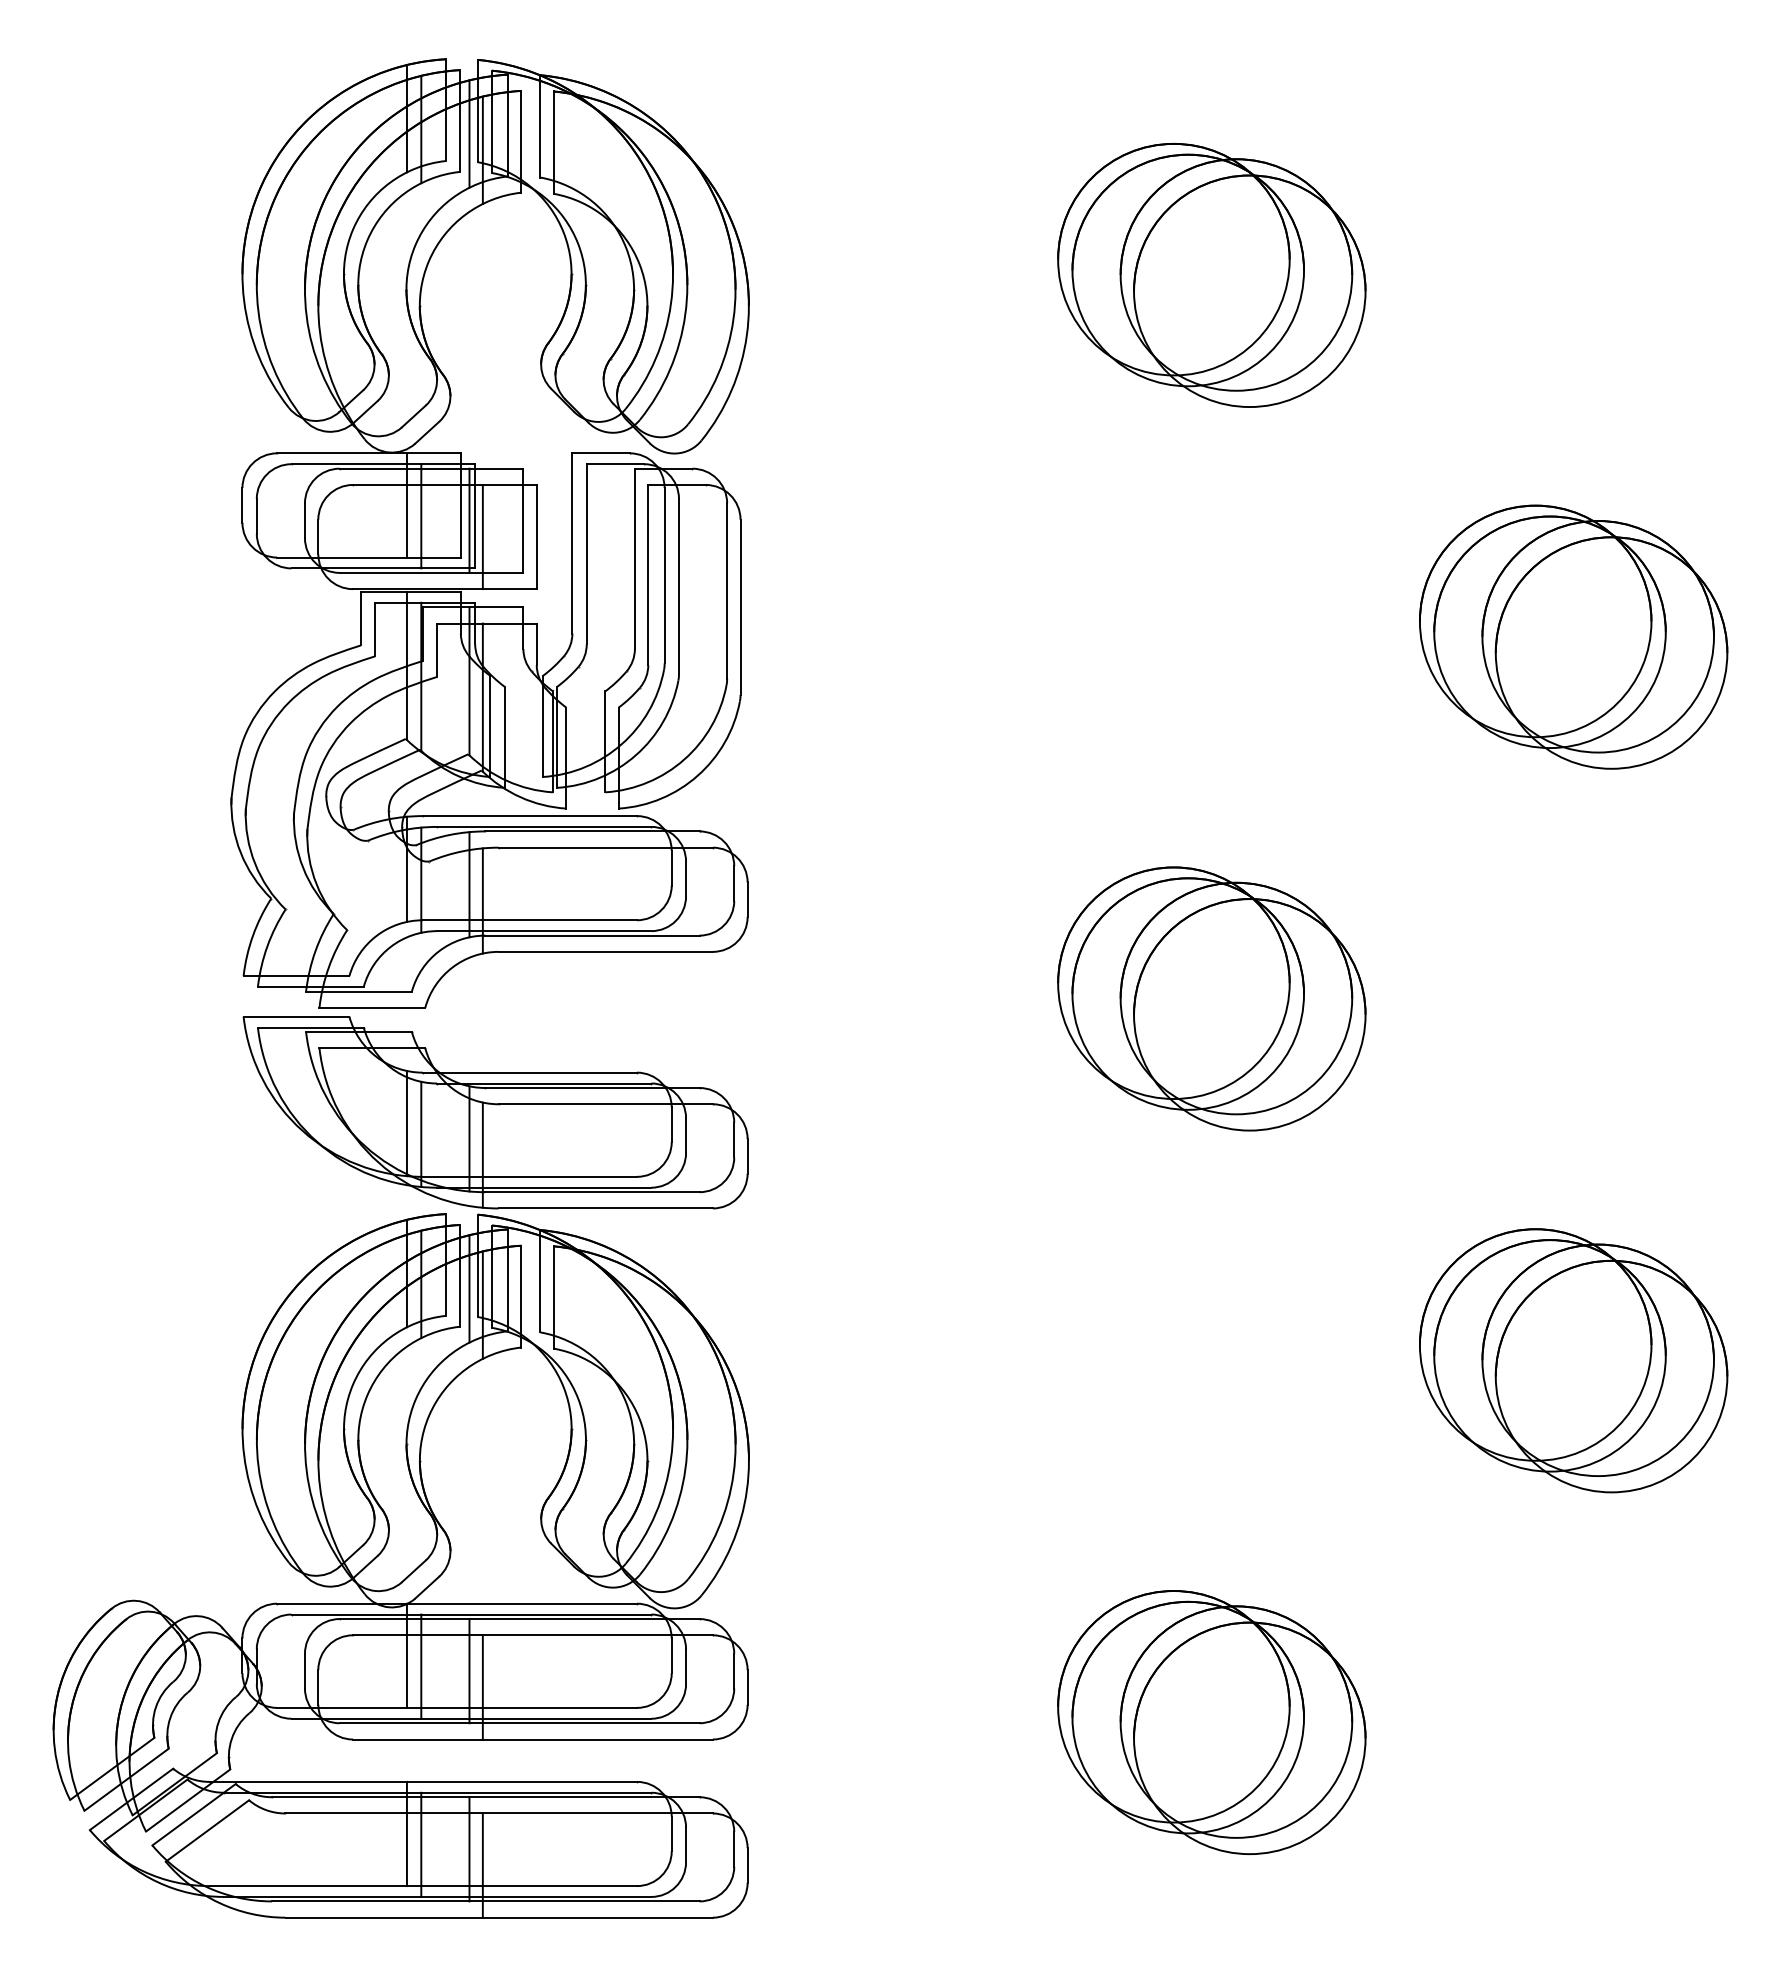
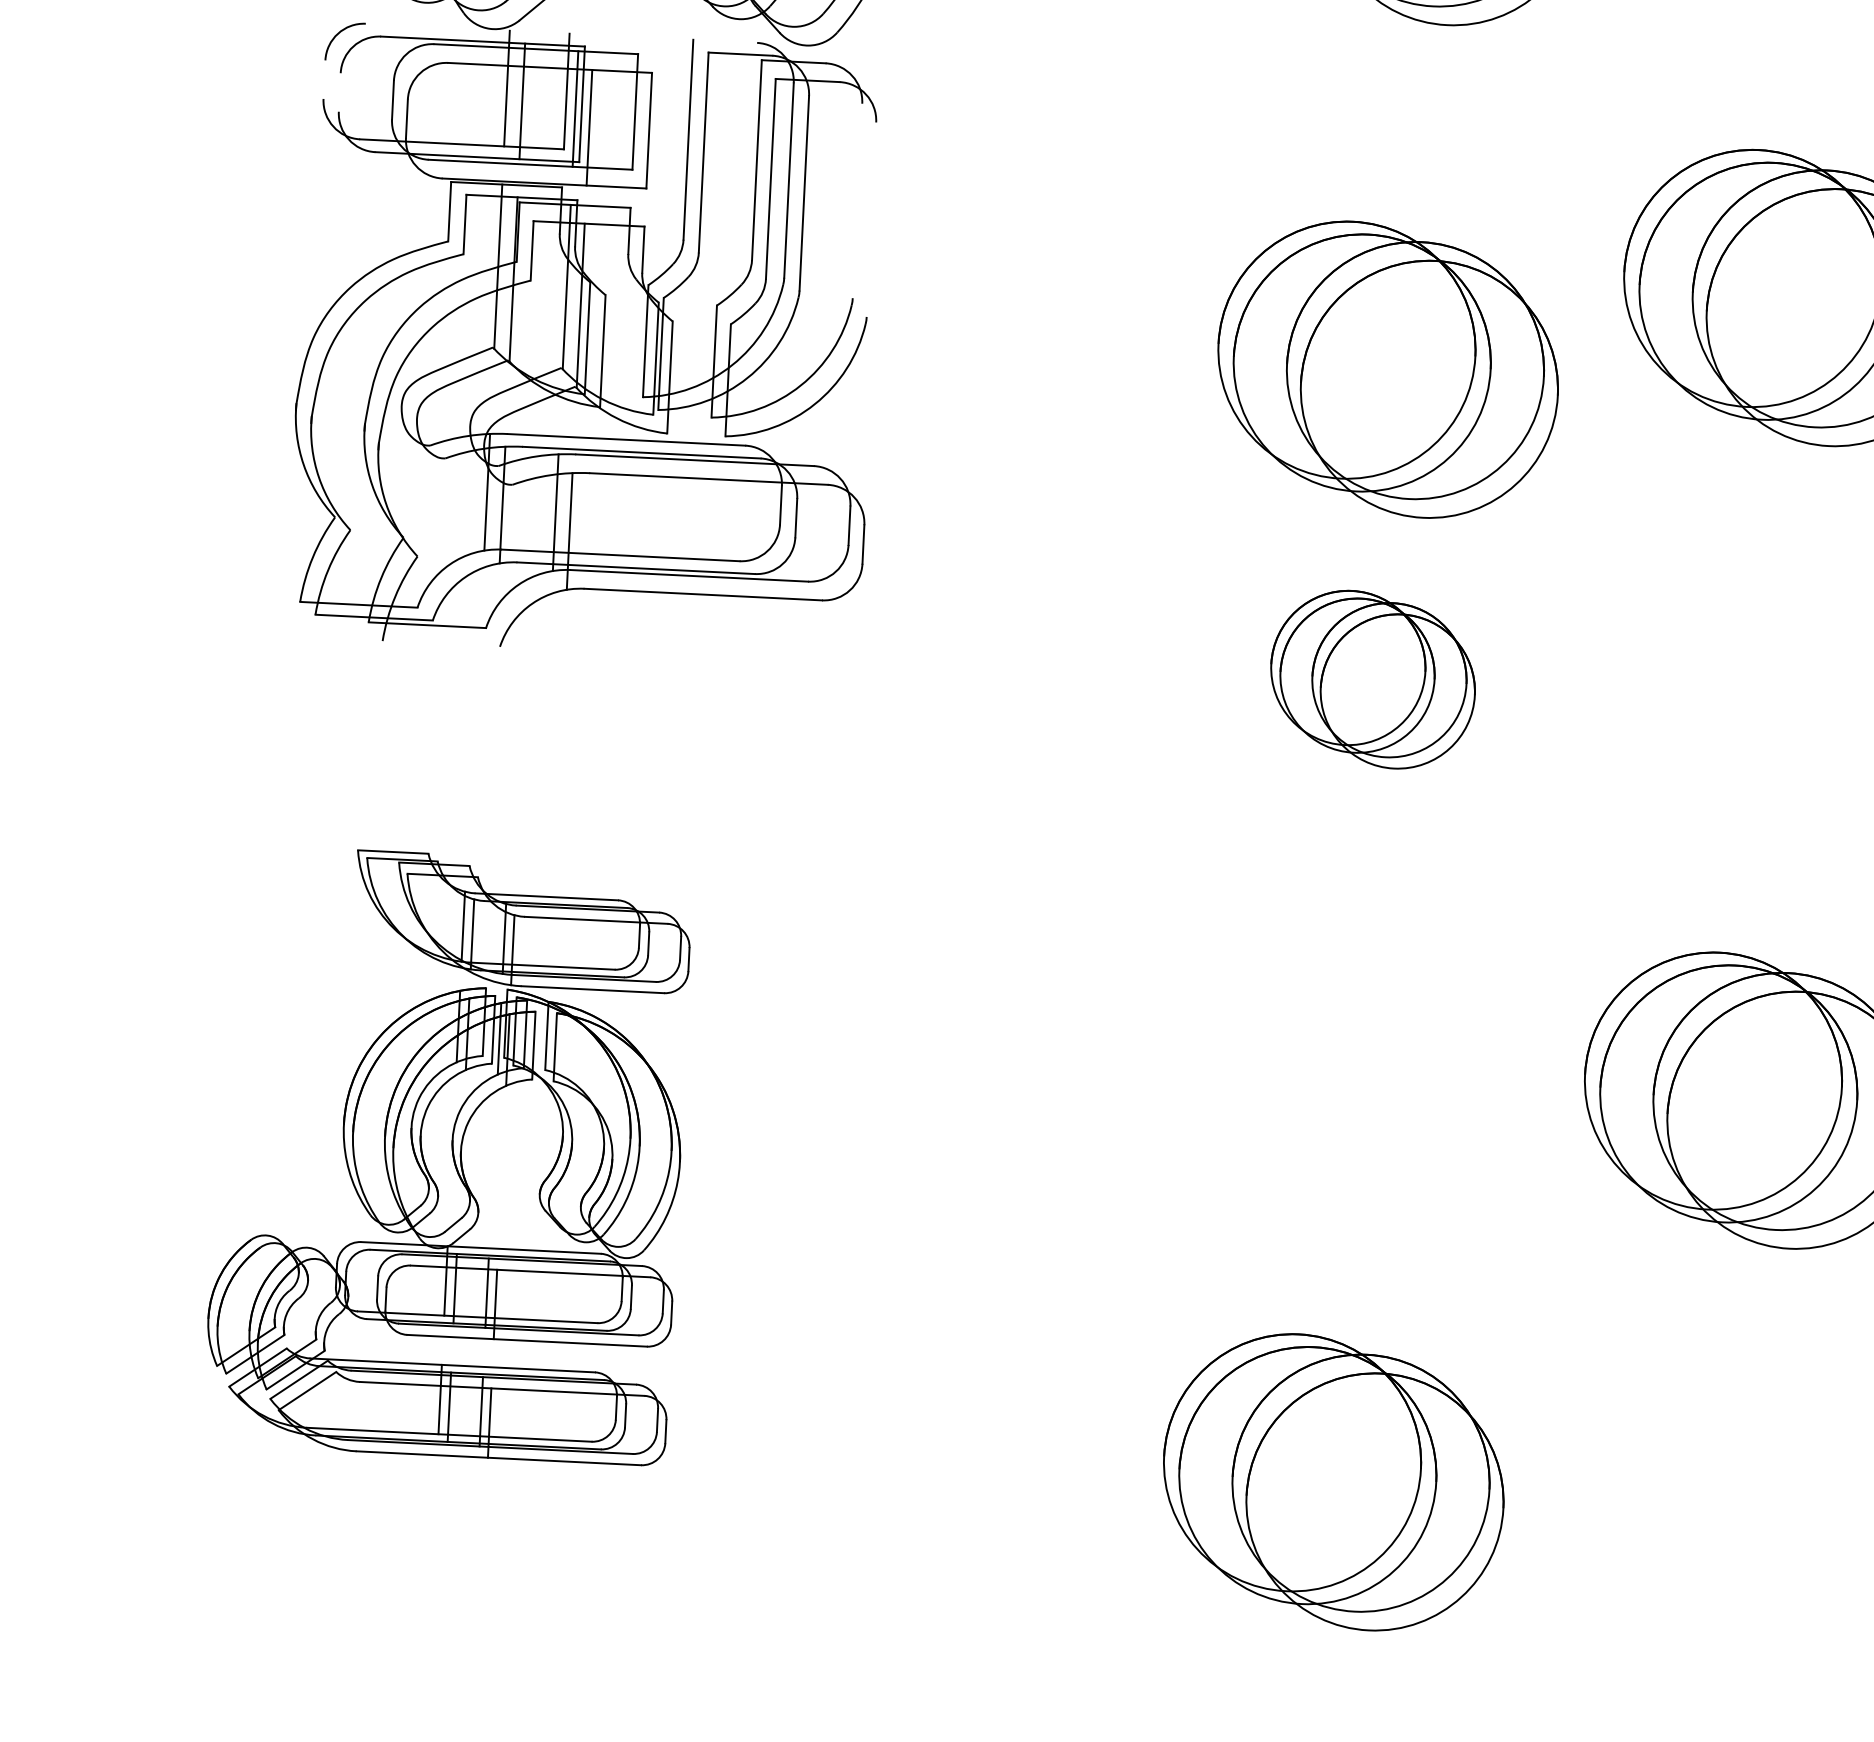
line: (368, 453) -> (467, 28), removed
line: (600, 453) -> (724, 41), removed
line: (242, 505) -> (324, 79), removed
line: (256, 515) -> (339, 91), removed
line: (727, 590) -> (857, 200), removed
line: (740, 606) -> (871, 218), removed
part: (1211, 719) -> (1387, 369), added
part: (1211, 998) -> (1372, 679), size x0.6
line: (372, 1007) -> (441, 643), removed
part: (400, 1467) -> (447, 1155), size x0.6

